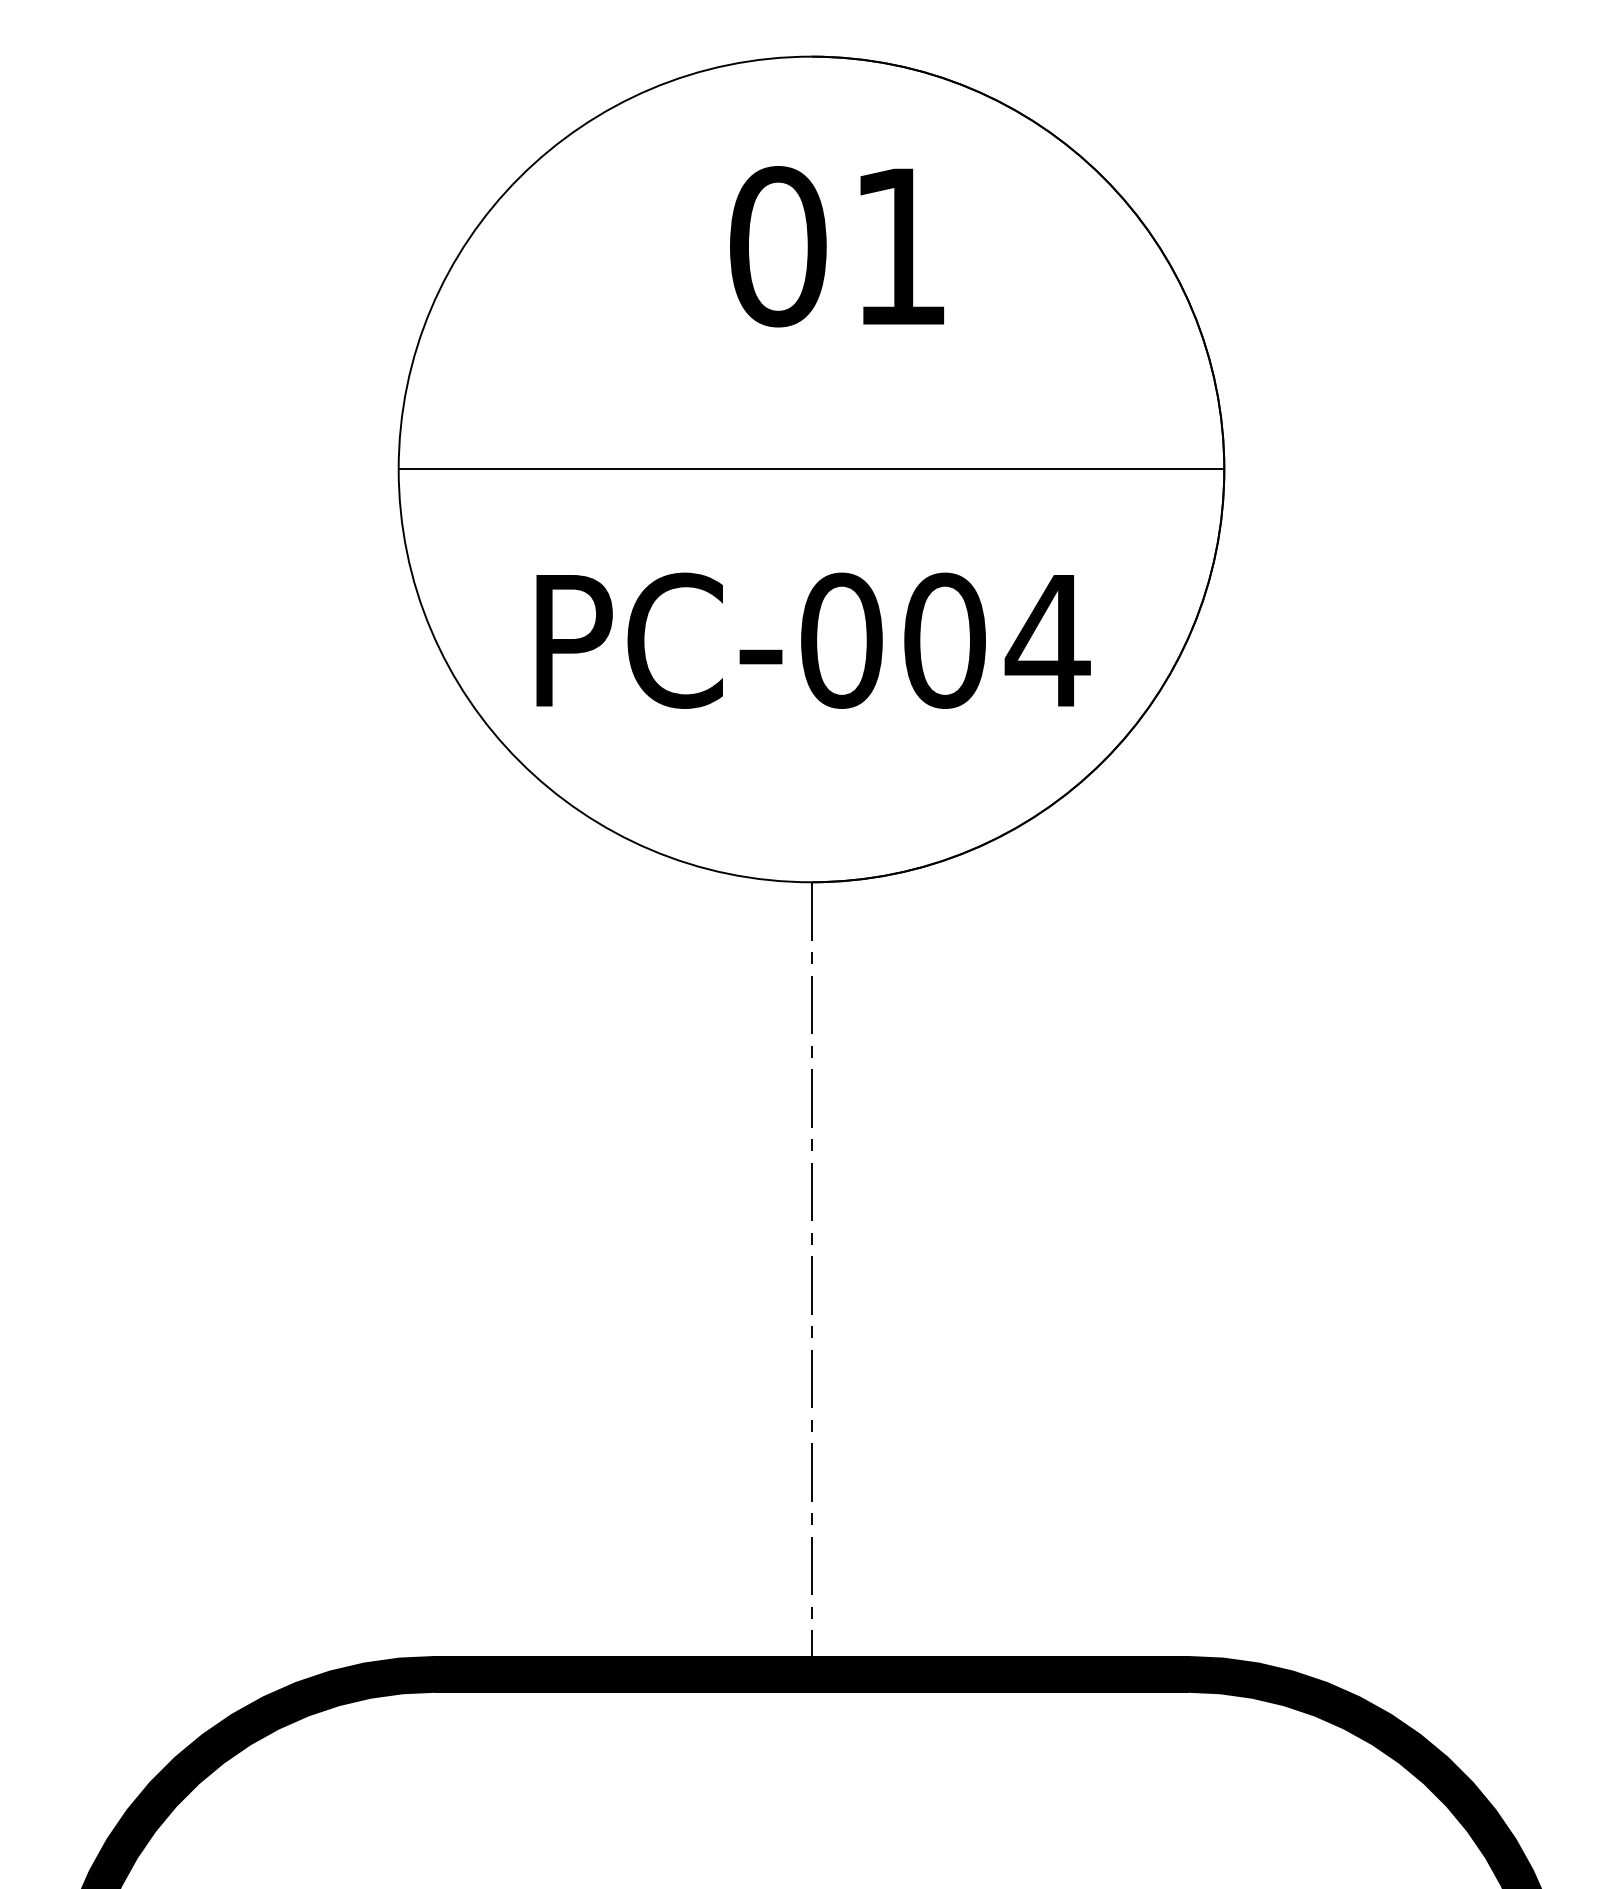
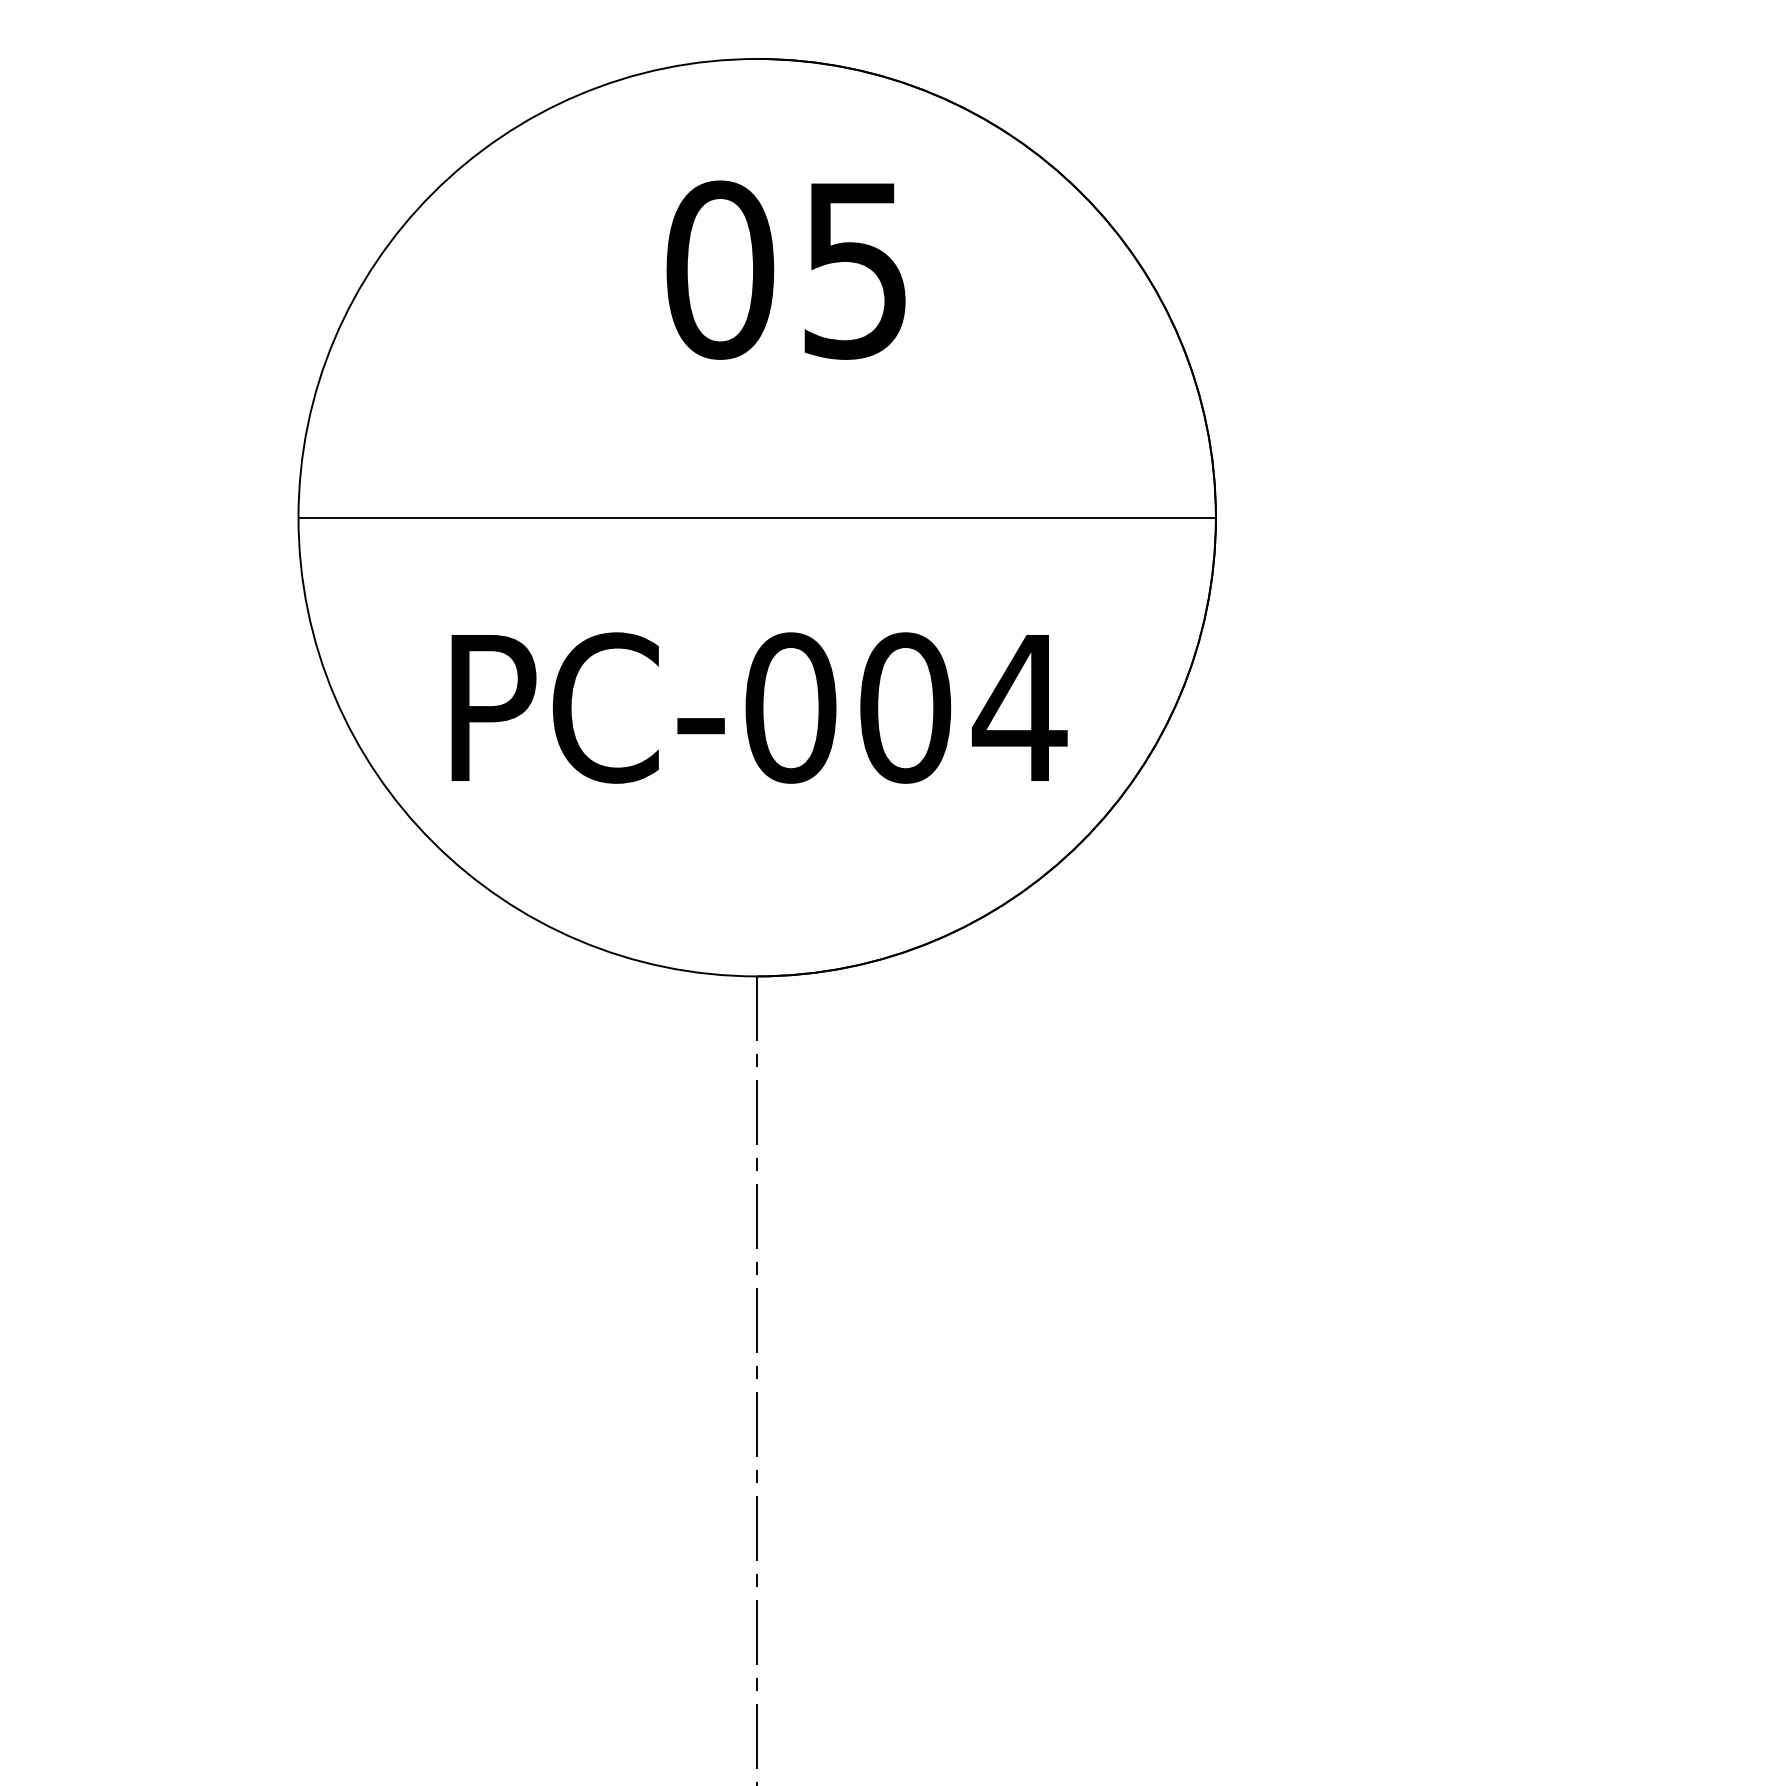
text: (899, 247) -> (855, 271), 01 -> 05

